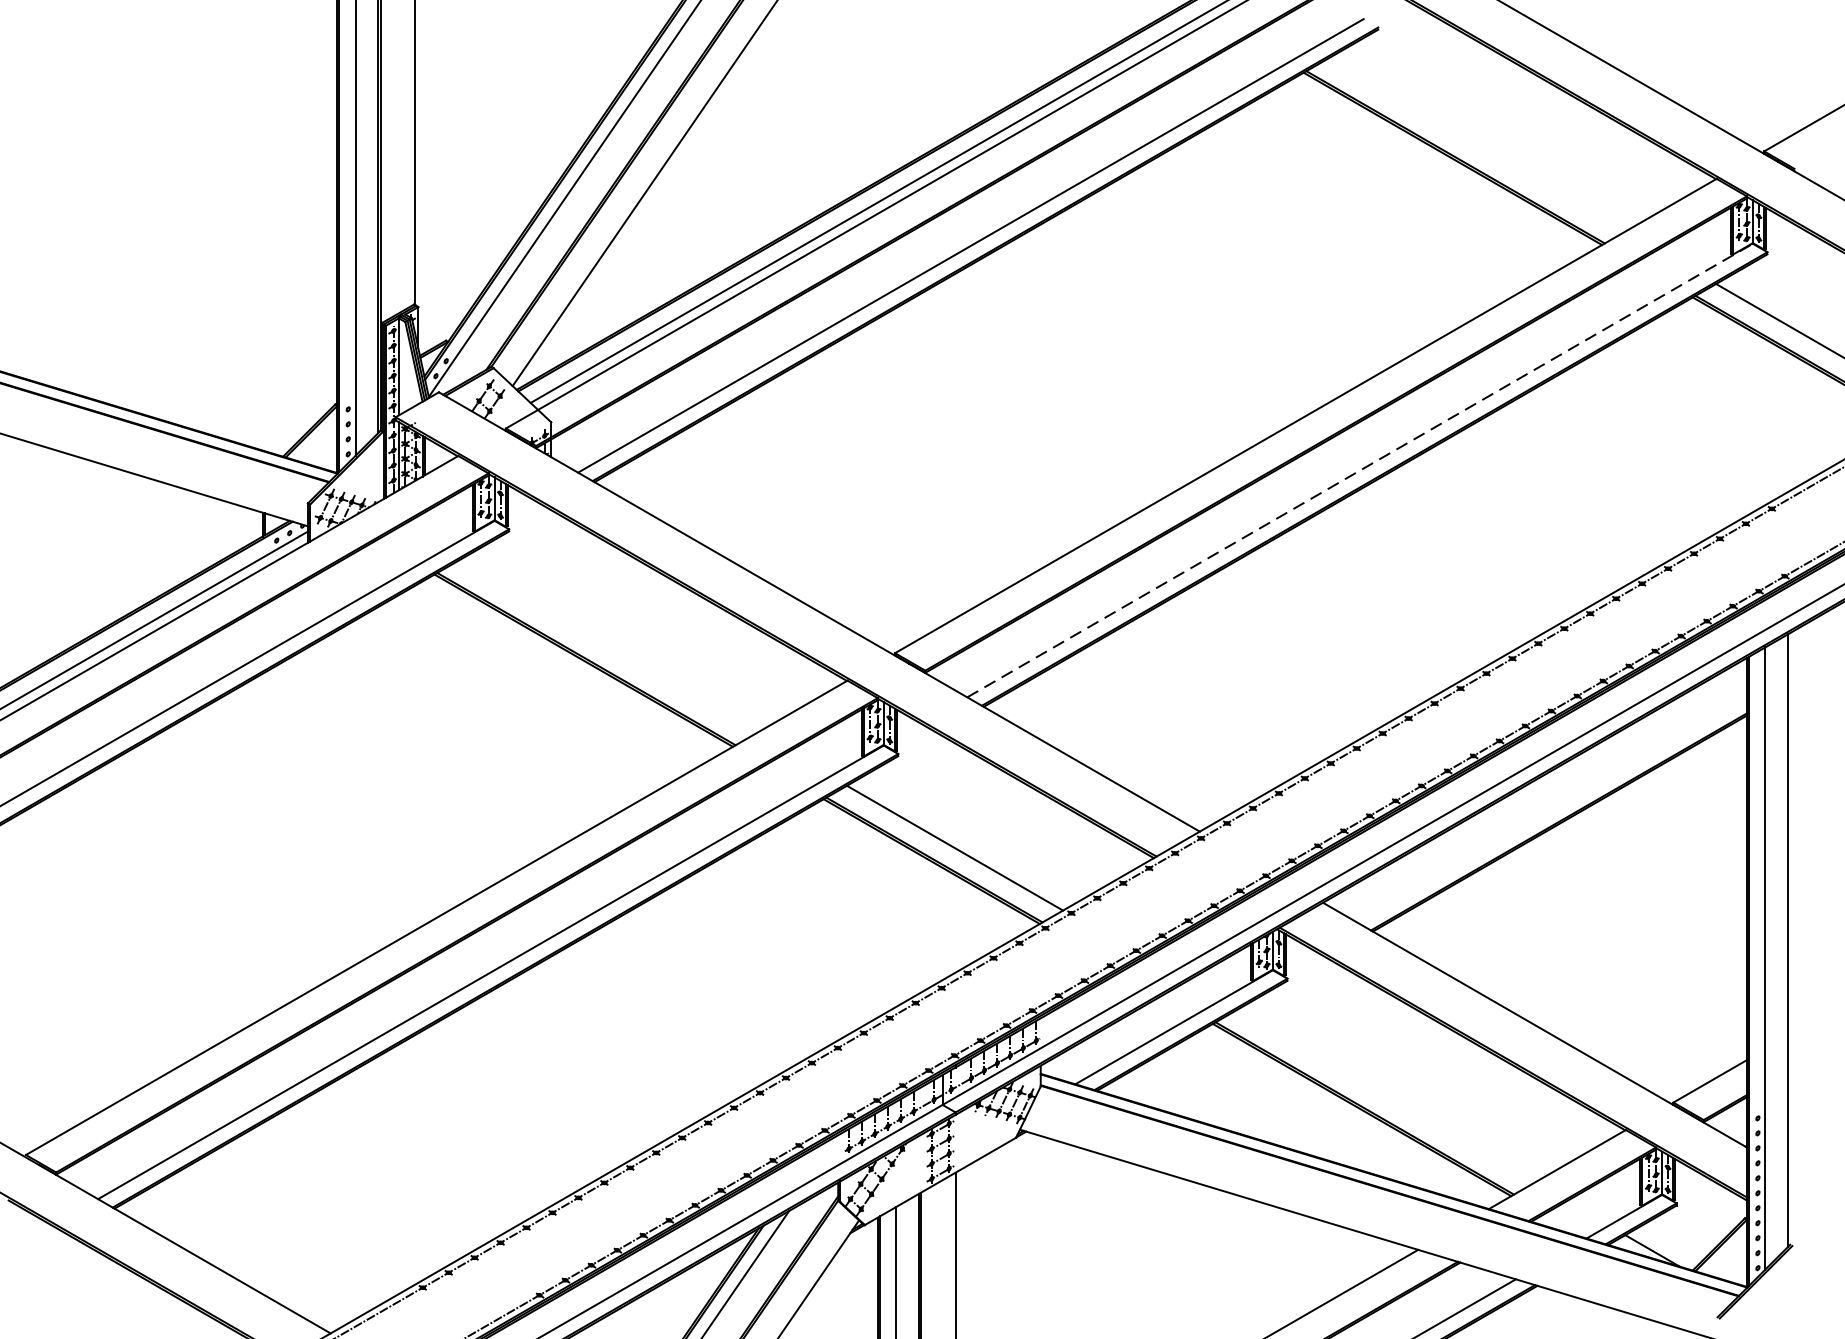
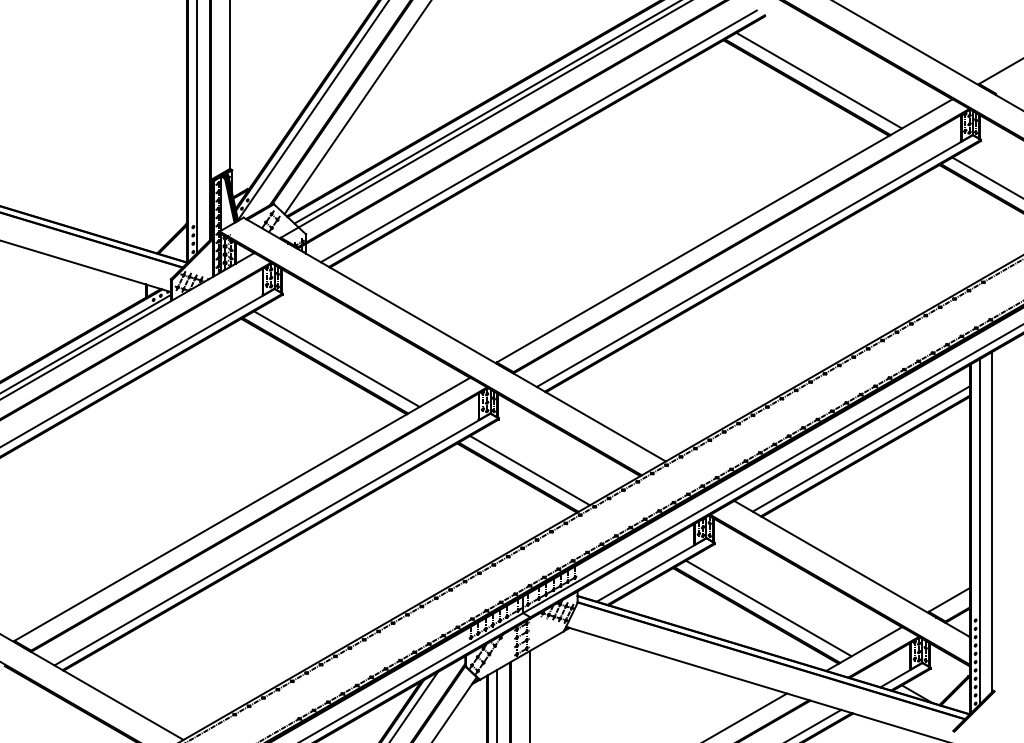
line: (1476, 145) -> (819, 80), added
line: (1359, 471) -> (754, 261), dashed -> solid
line: (606, 646) -> (336, 358), added
line: (1550, 808) -> (860, 448), added
line: (1384, 1096) -> (768, 608), added

